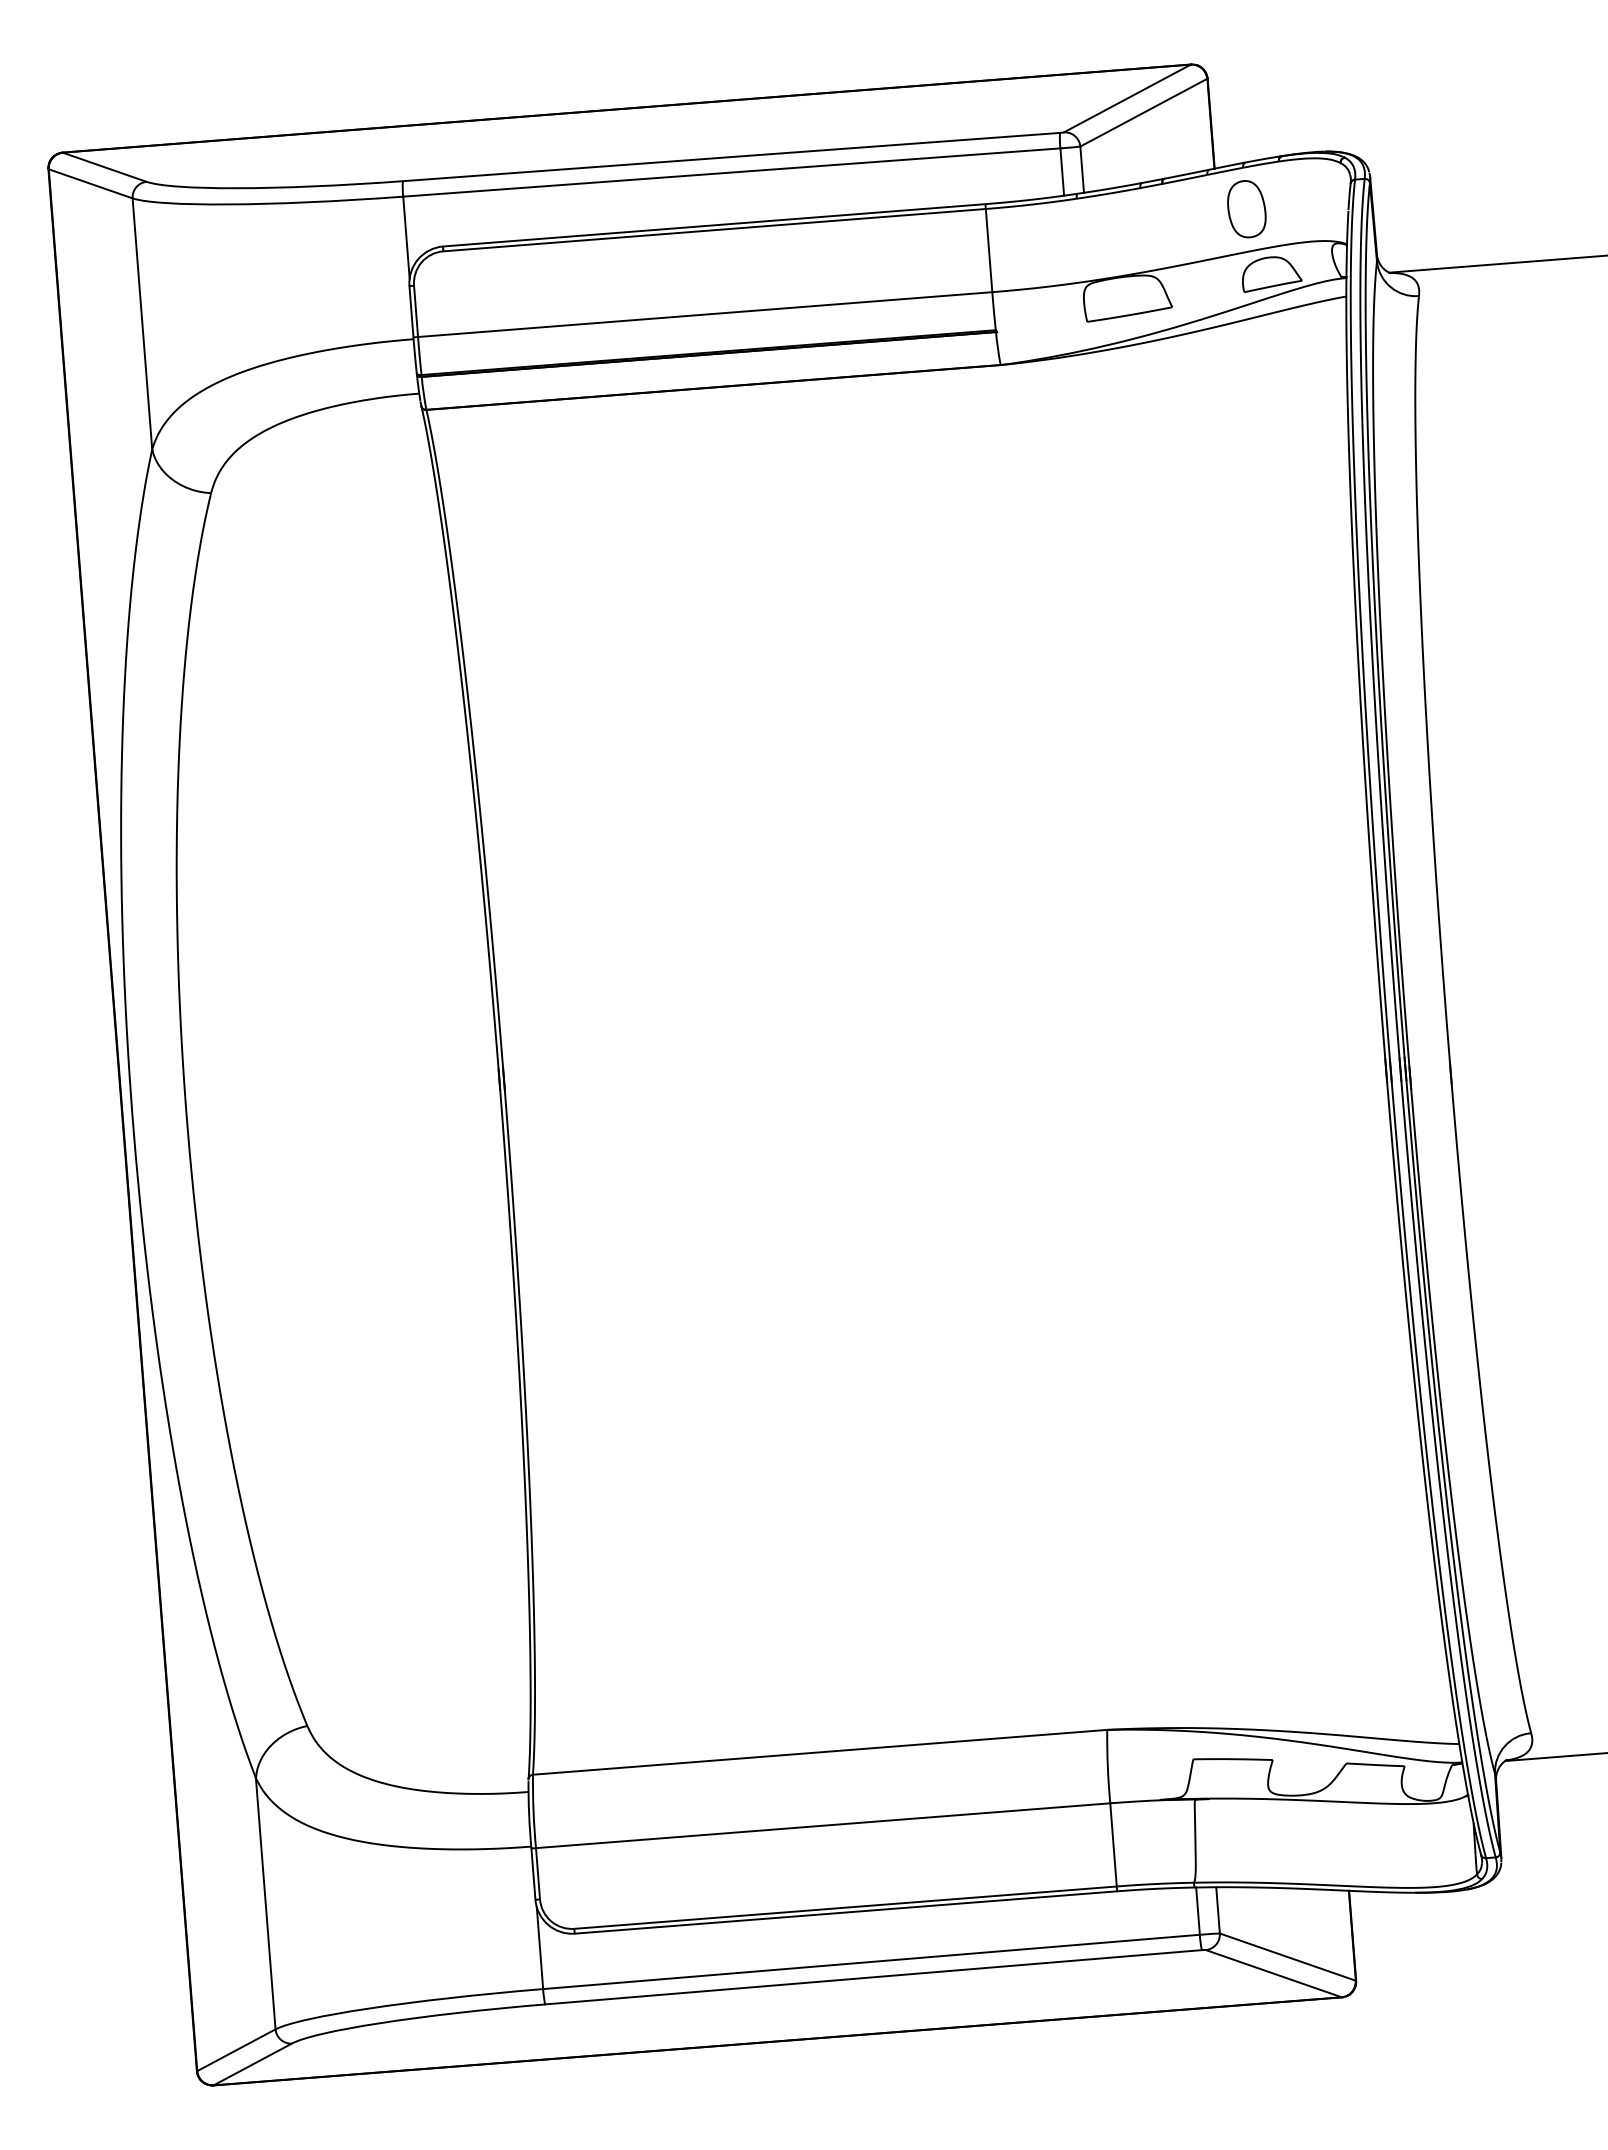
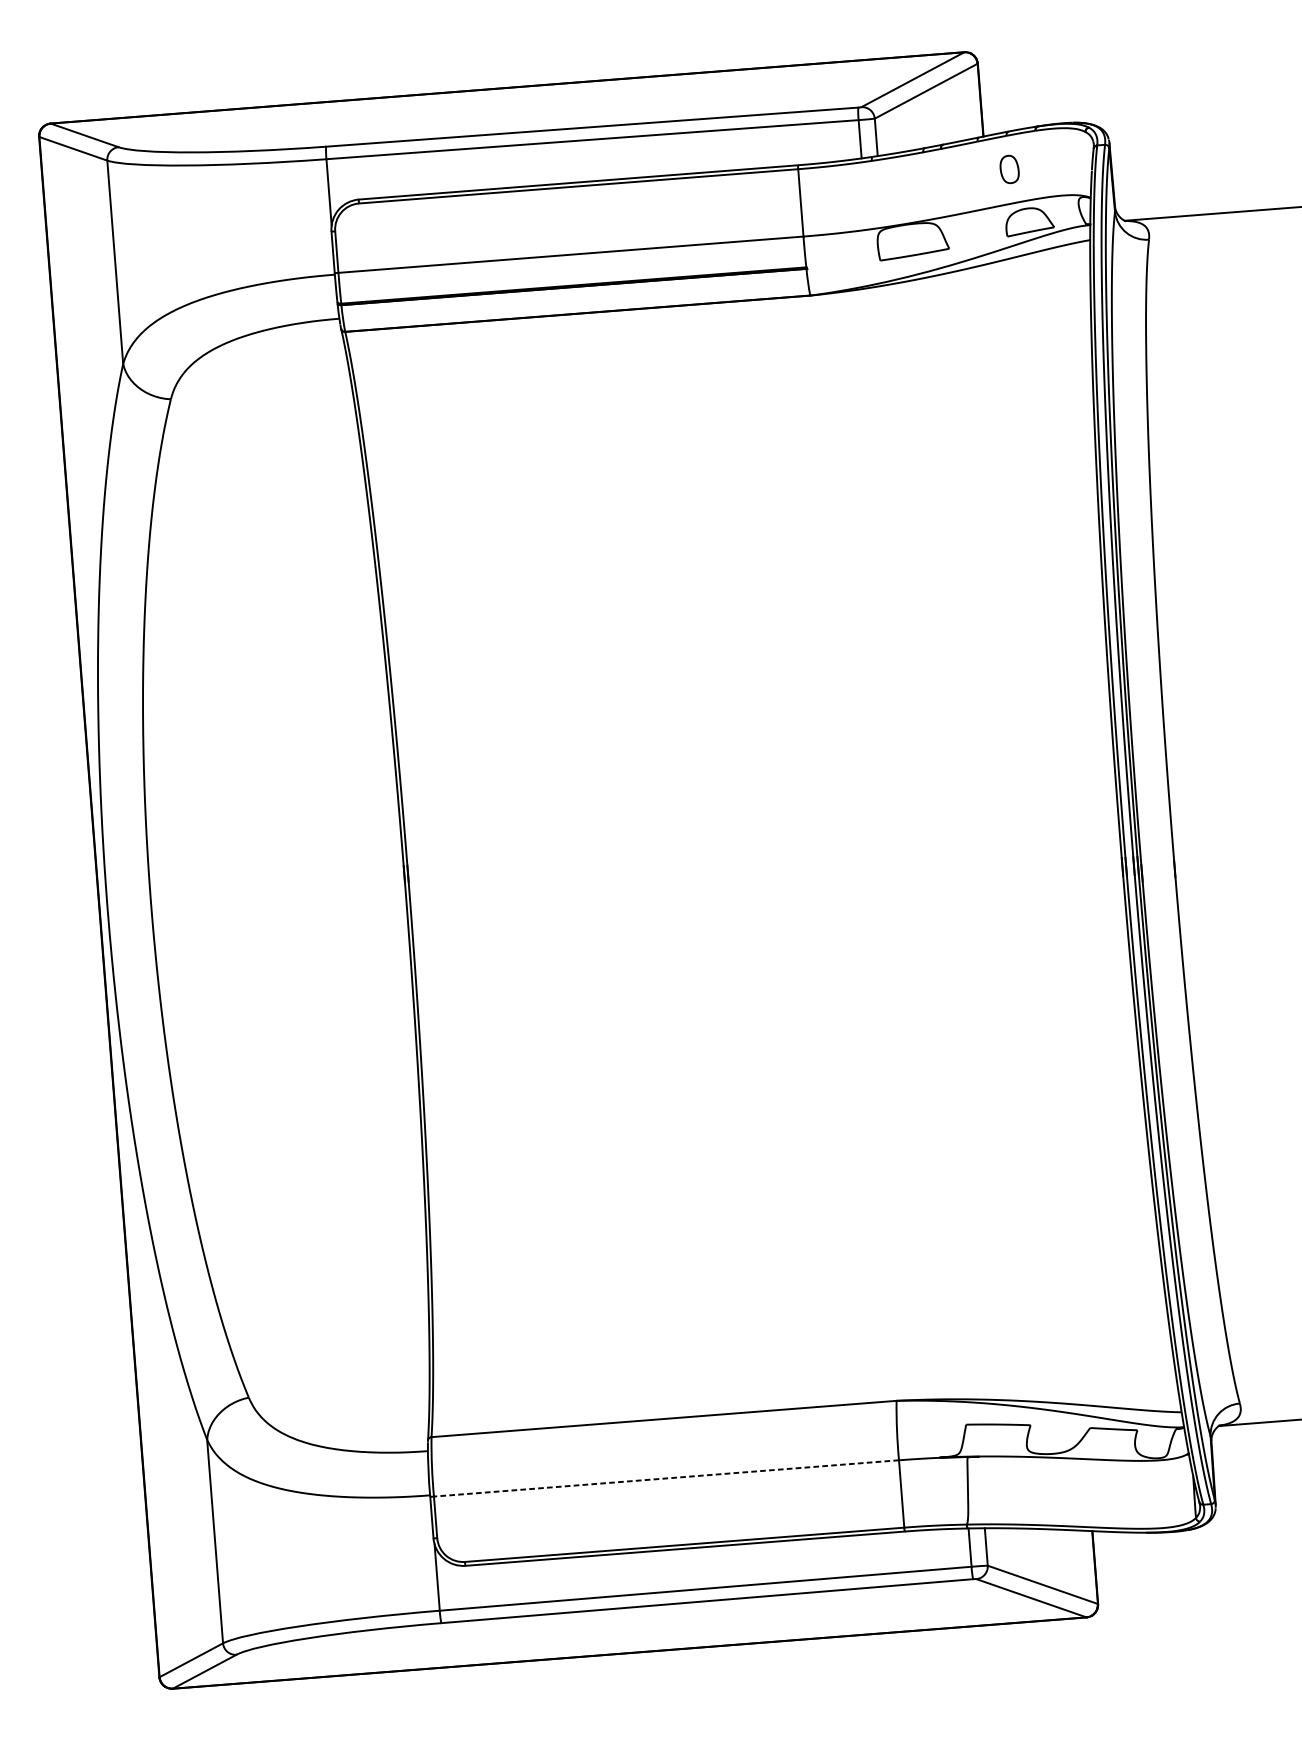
part: (1246, 209) -> (1009, 169), size x0.6
line: (822, 1825) -> (665, 1478), solid -> dashed

